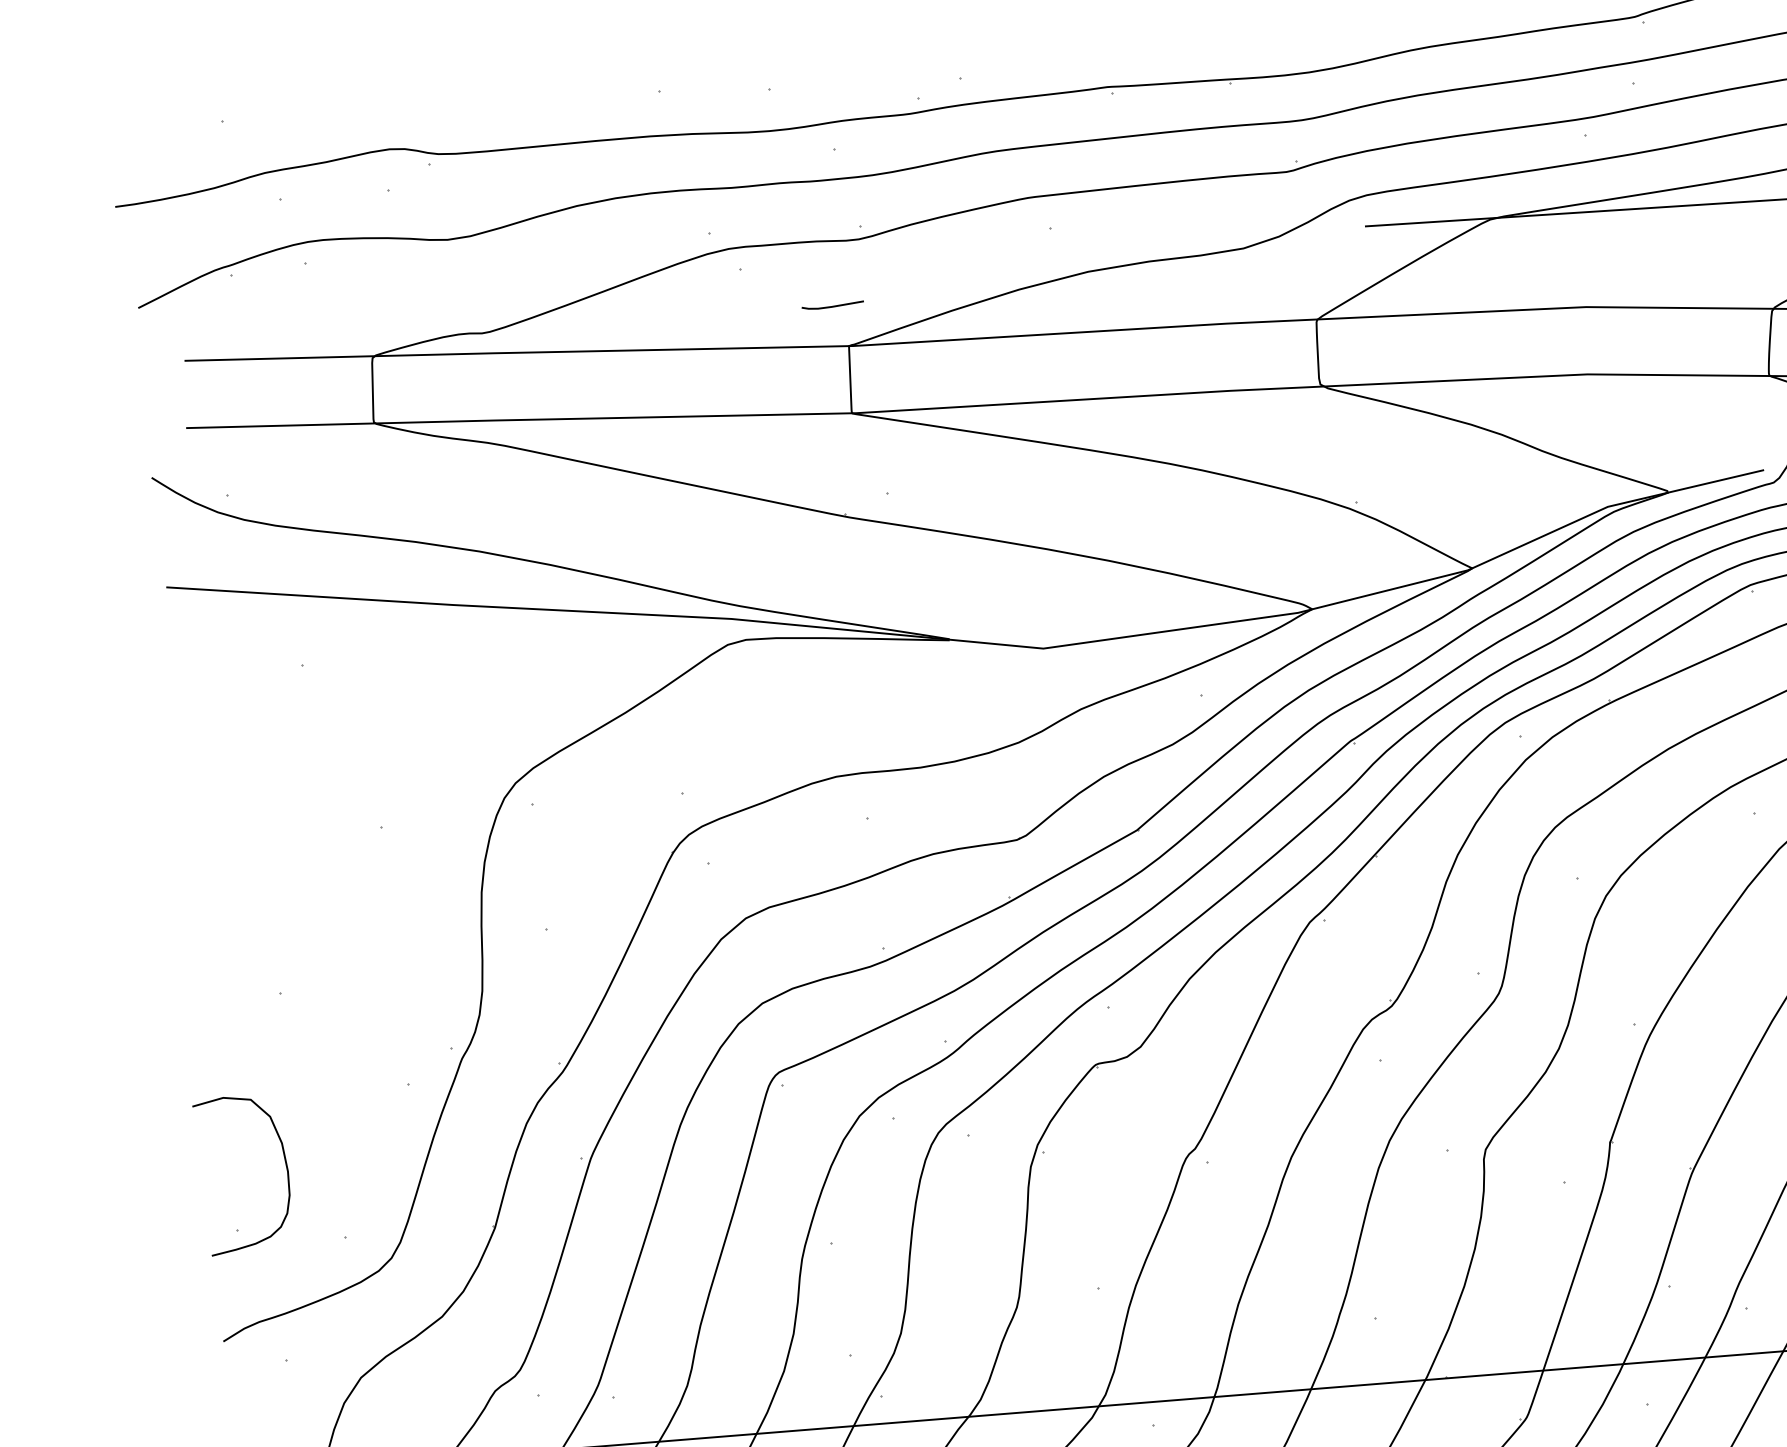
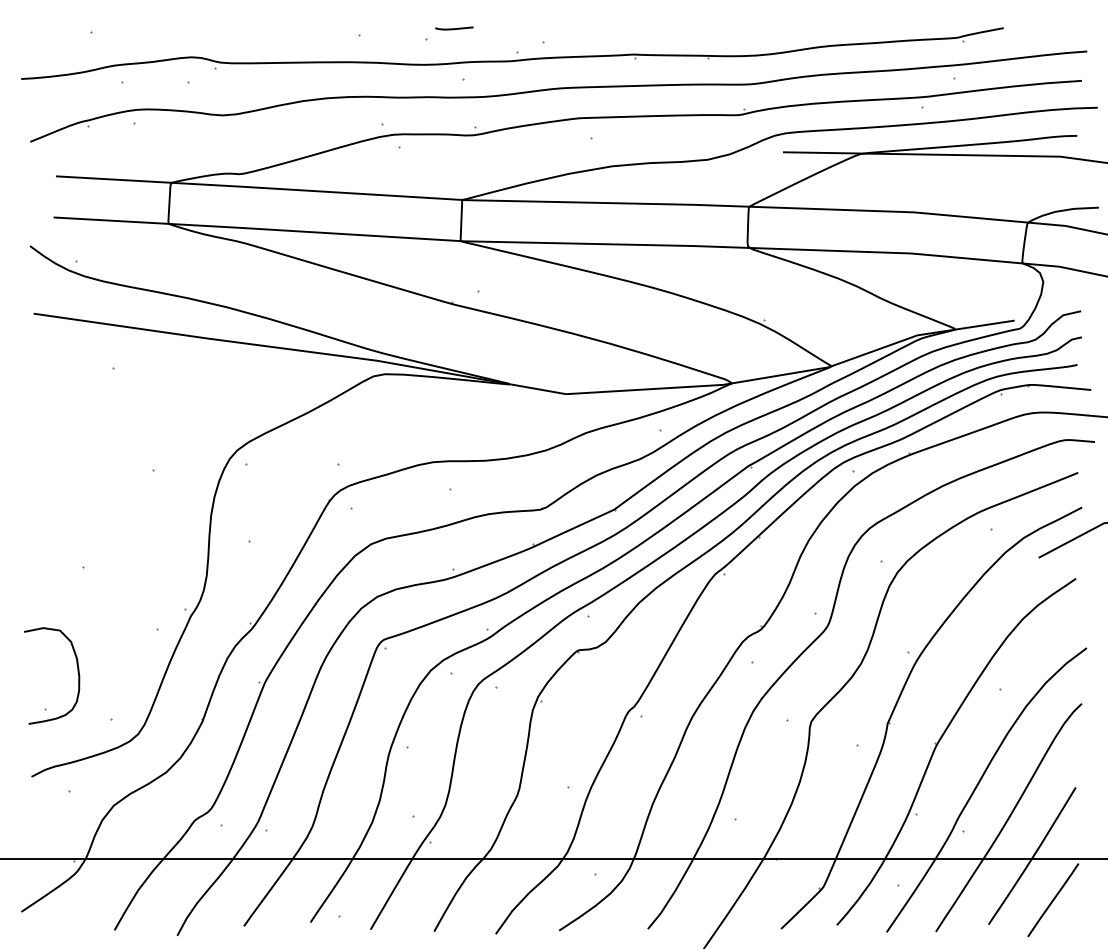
line: (833, 305) -> (454, 28), moved

